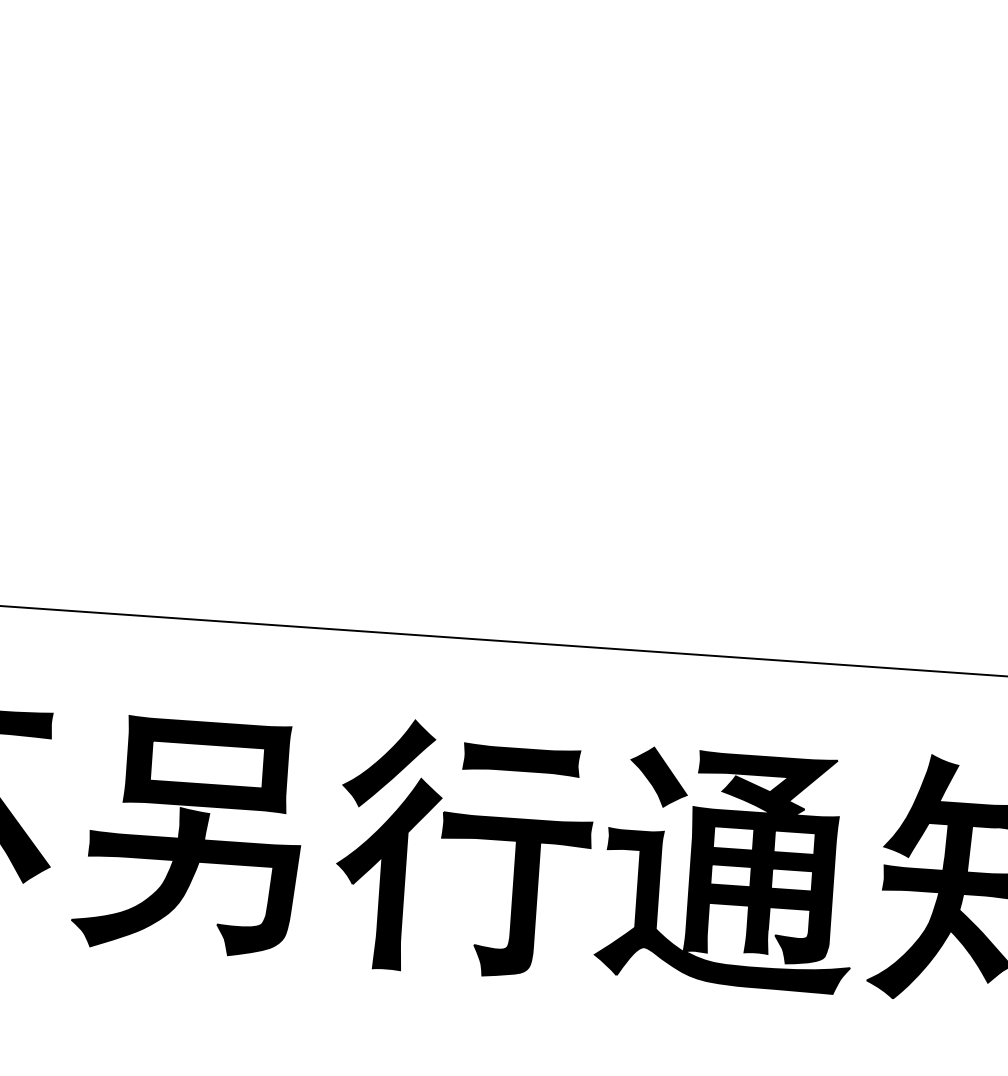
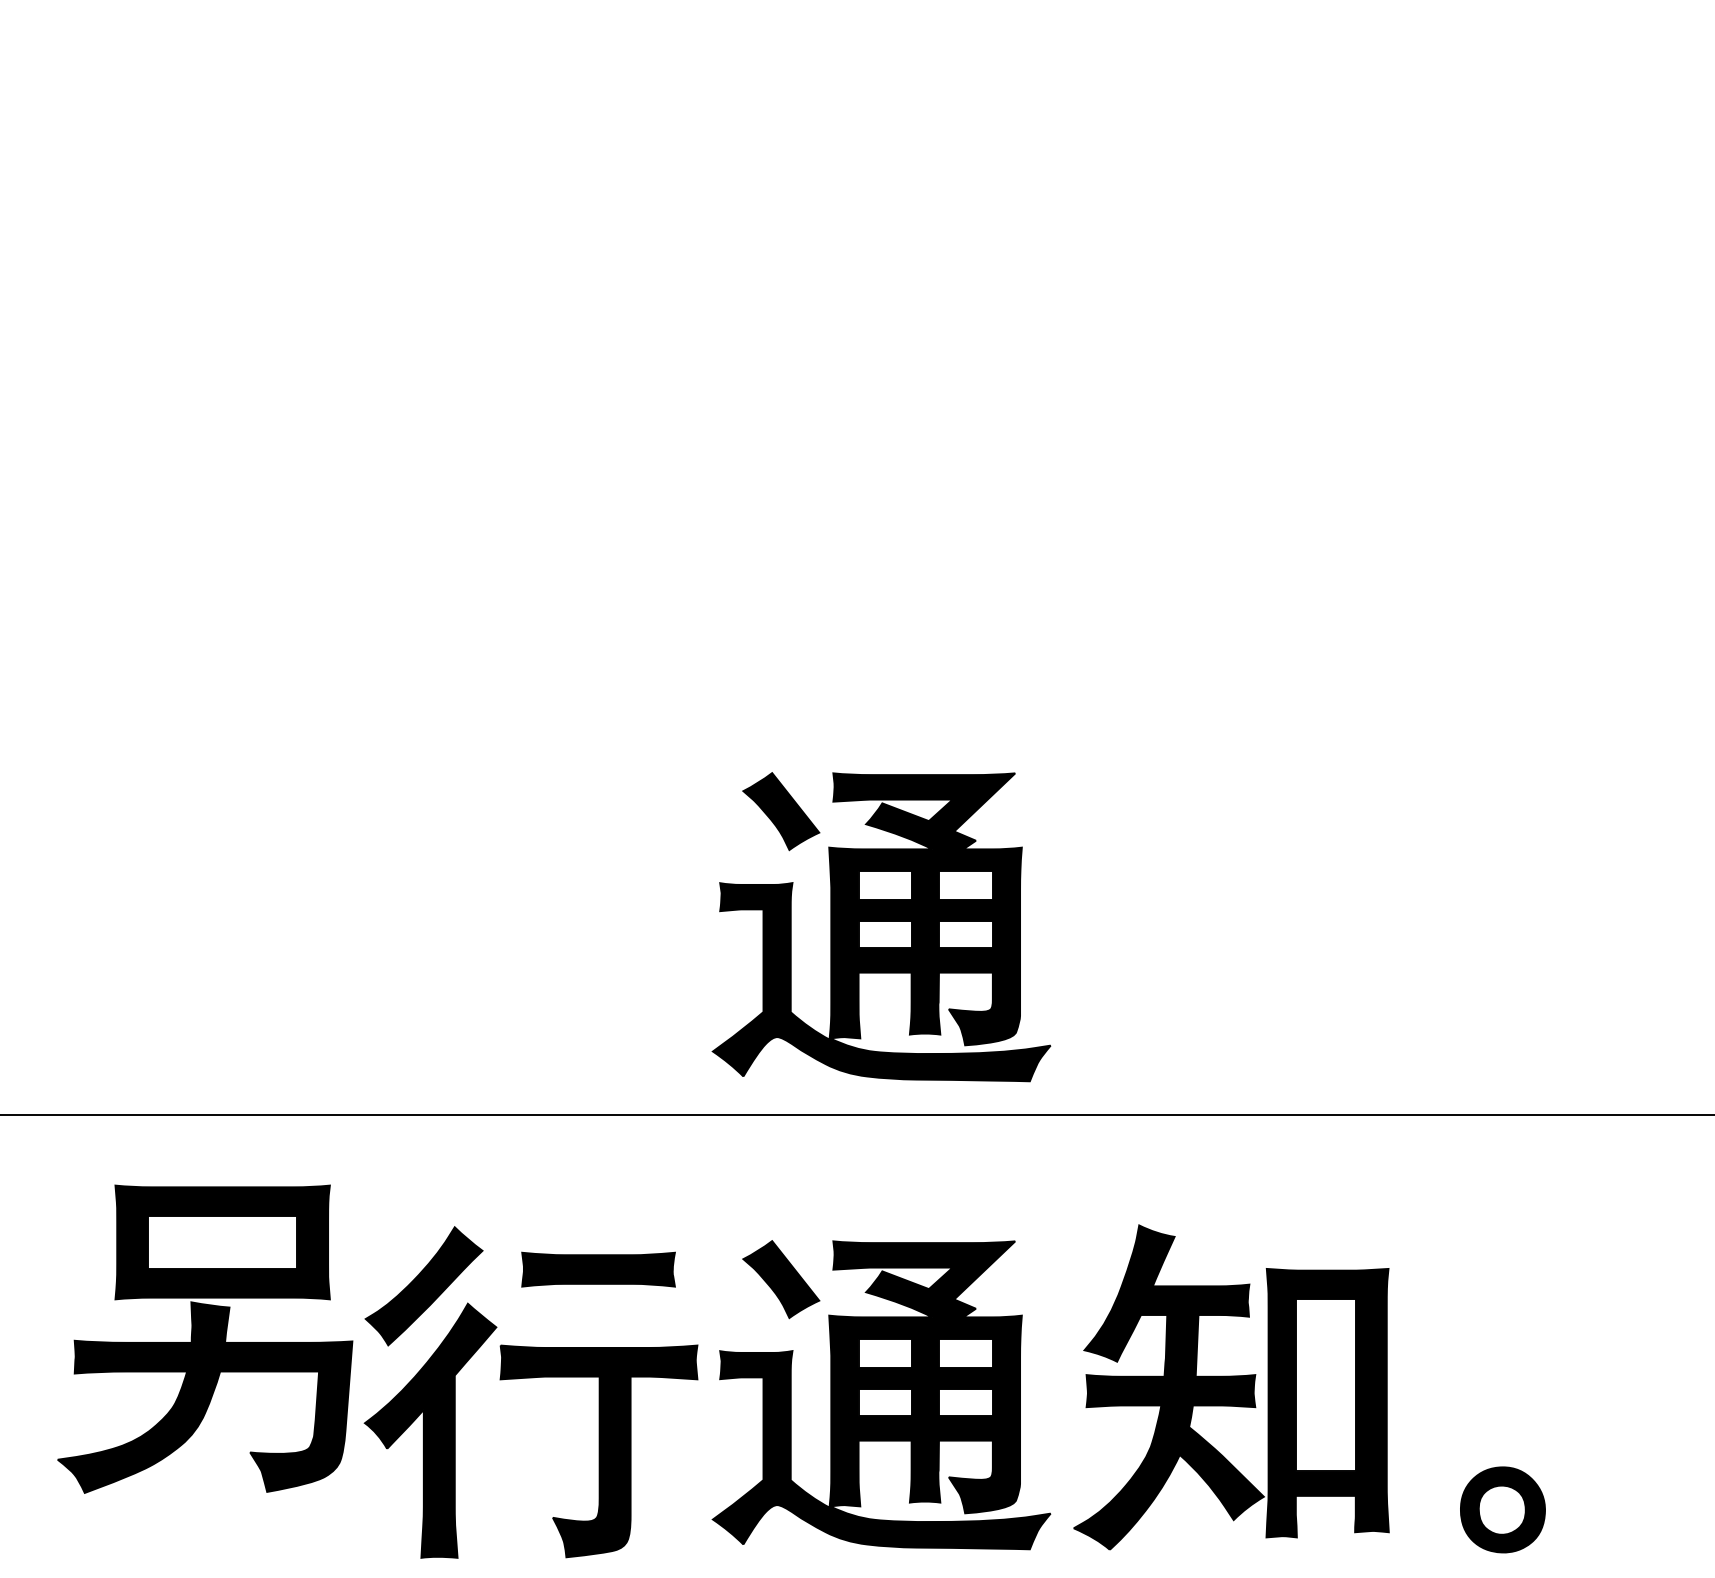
part: (753, 516) -> (881, 927), added
part: (189, 836) -> (205, 1338), moved

